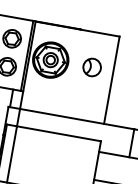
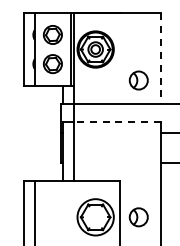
part: (91, 67) -> (138, 80), moved
line: (111, 80) -> (160, 59), solid -> dashed
line: (59, 133) -> (117, 122), solid -> dashed

